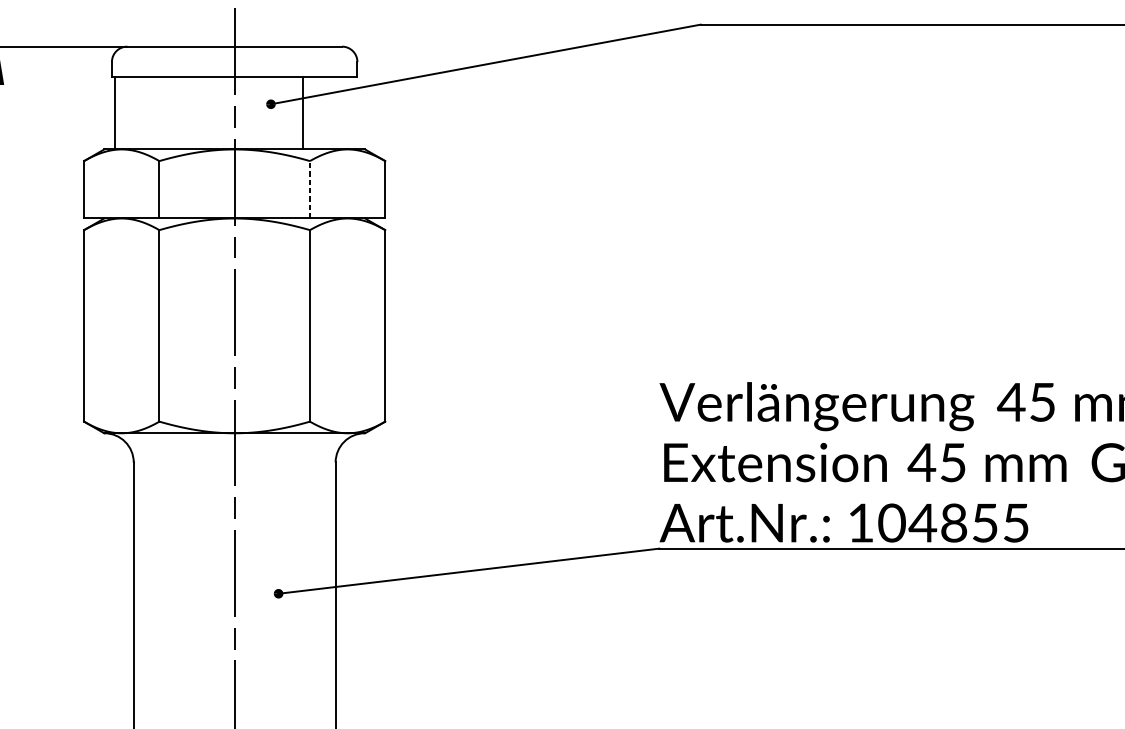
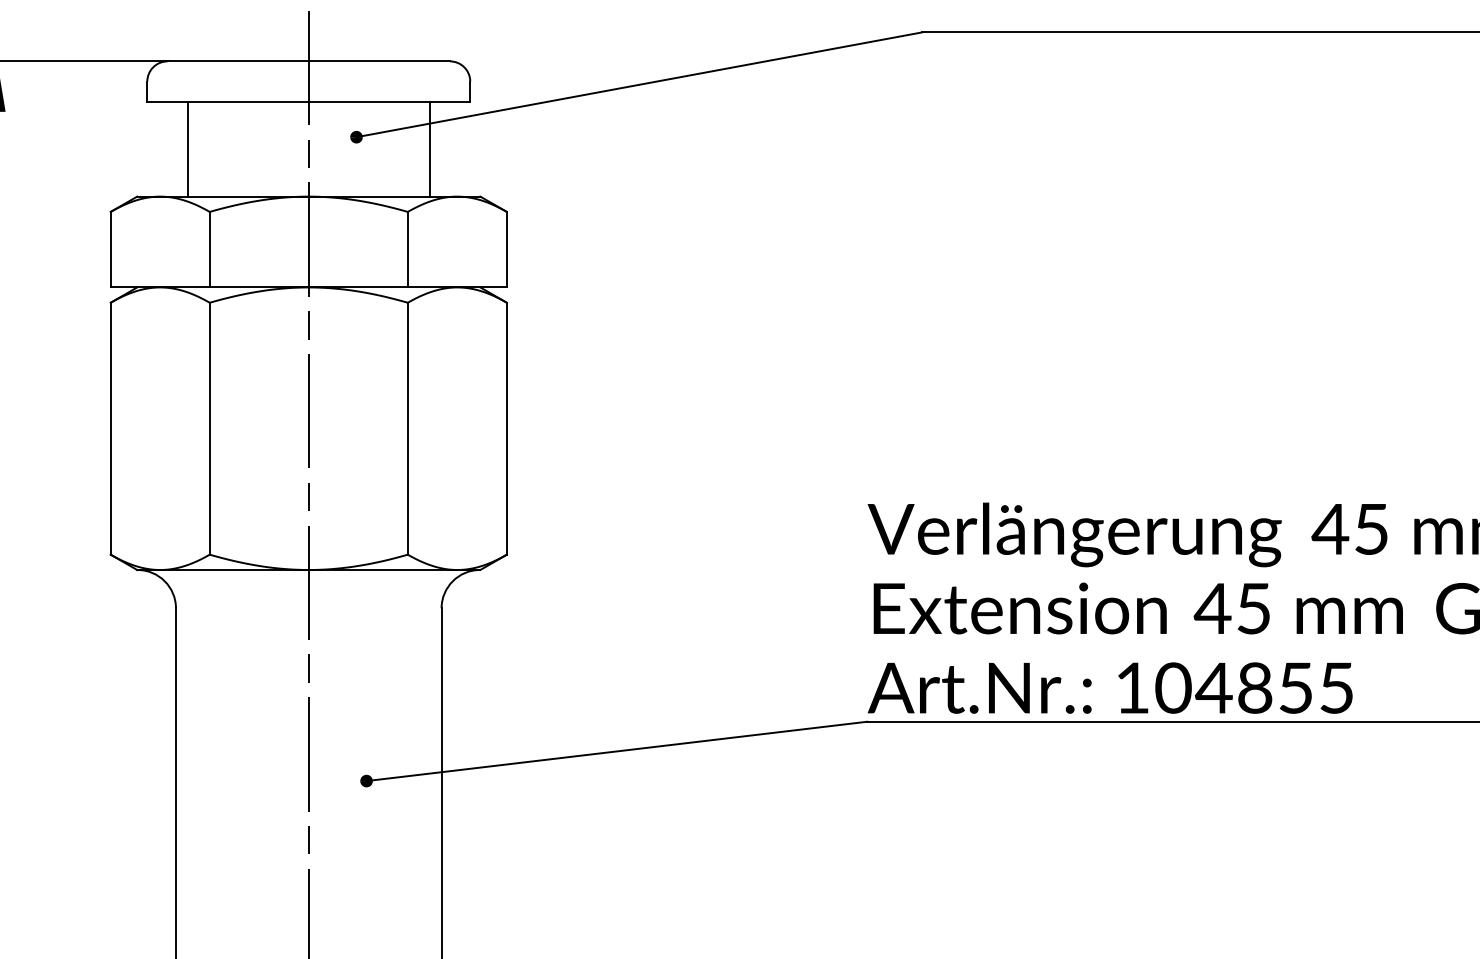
line: (115, 112) -> (187, 148), moved
line: (302, 112) -> (429, 148), moved
line: (309, 189) -> (407, 249), dashed -> solid

